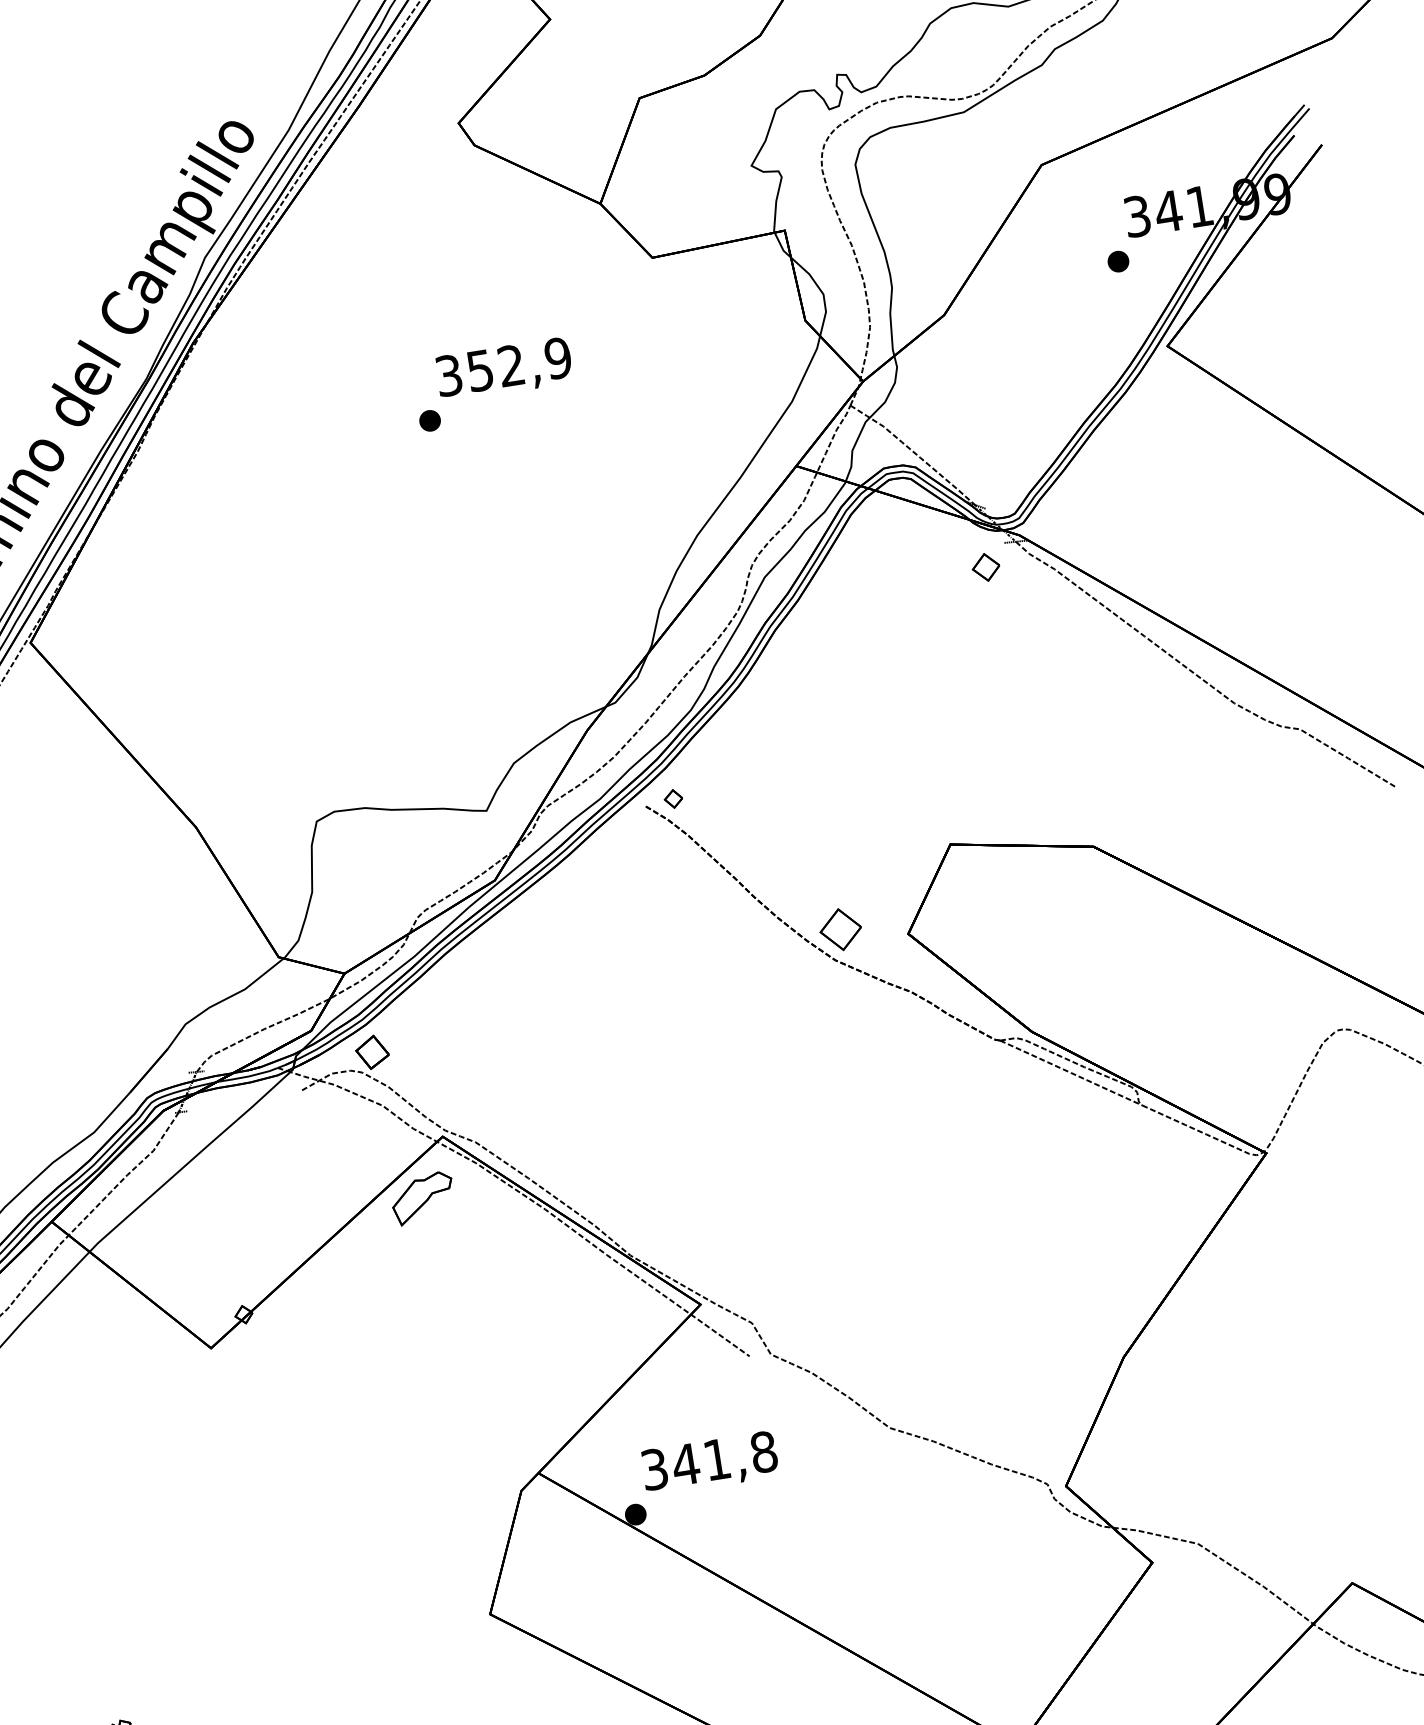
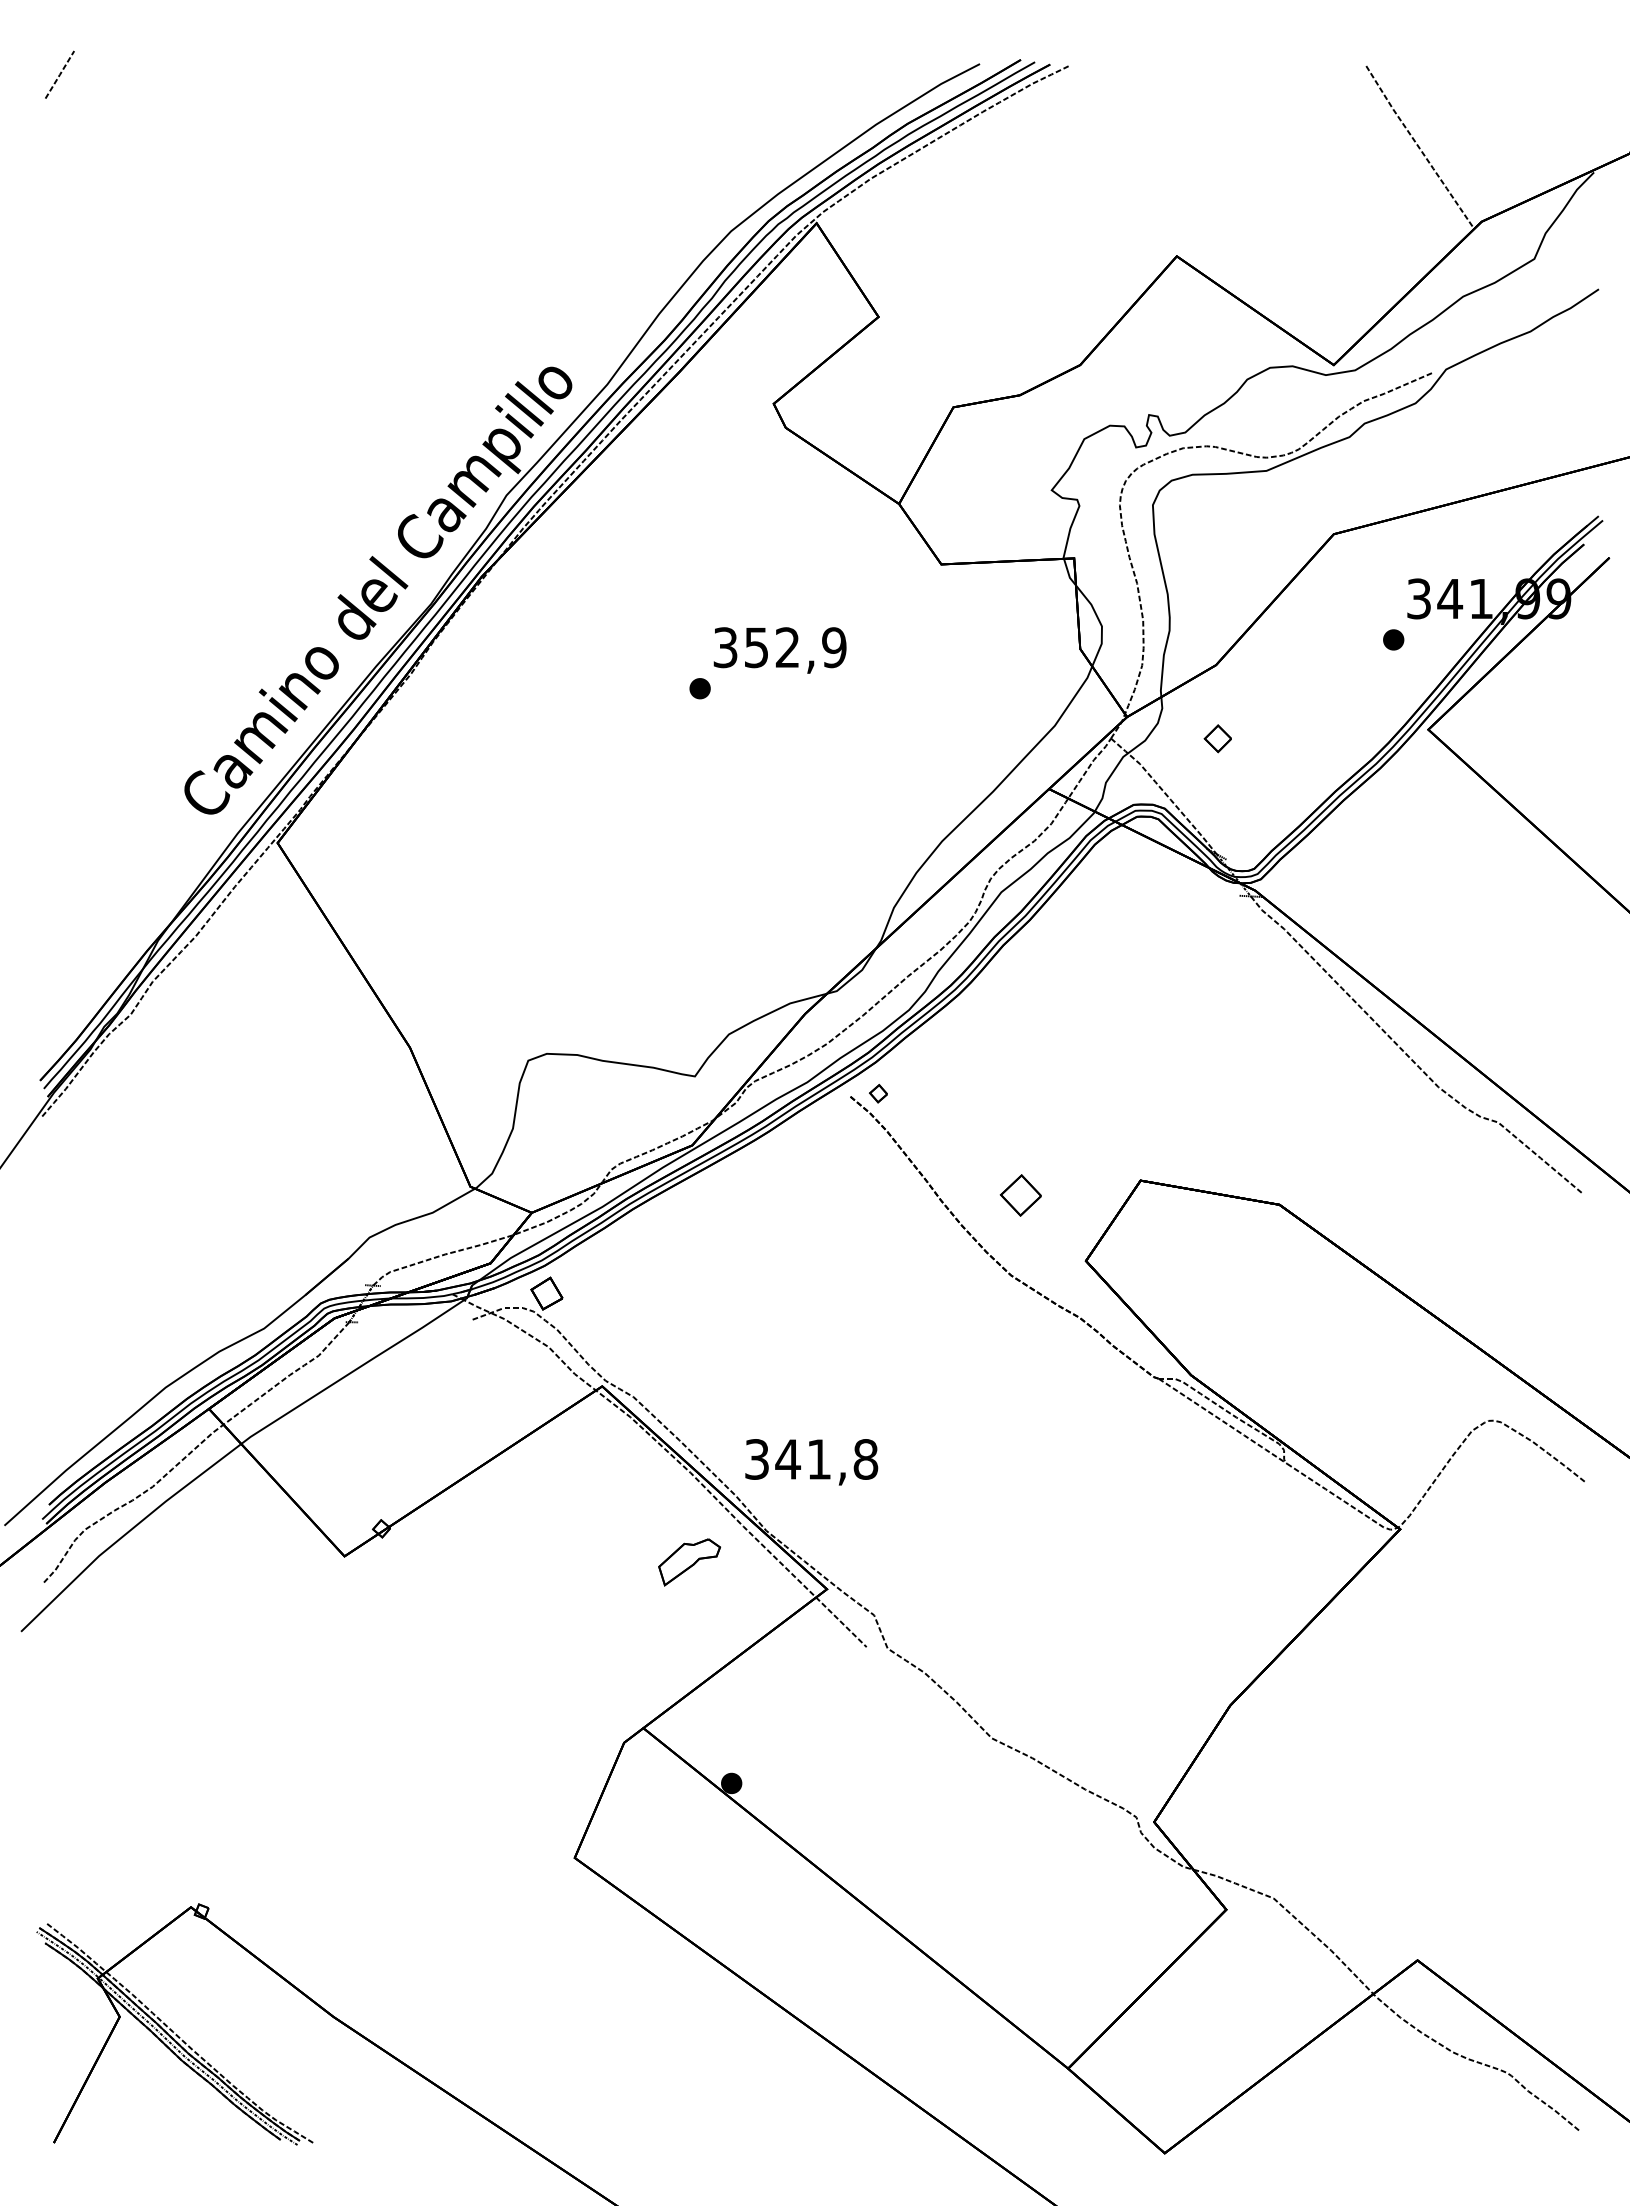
part: (985, 567) -> (1217, 738), moved
part: (840, 929) -> (1020, 1195), moved
part: (422, 1198) -> (689, 1562), moved
text: (709, 1463) -> (811, 1462), moved

